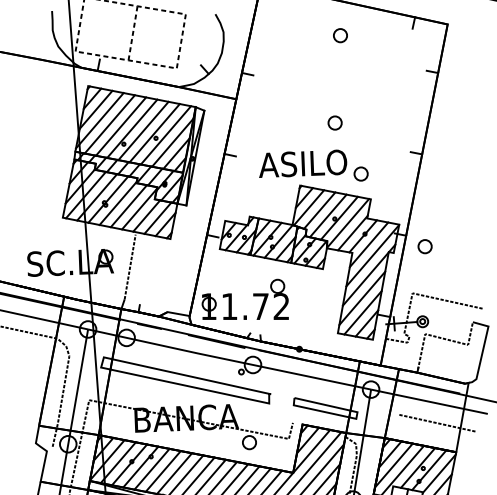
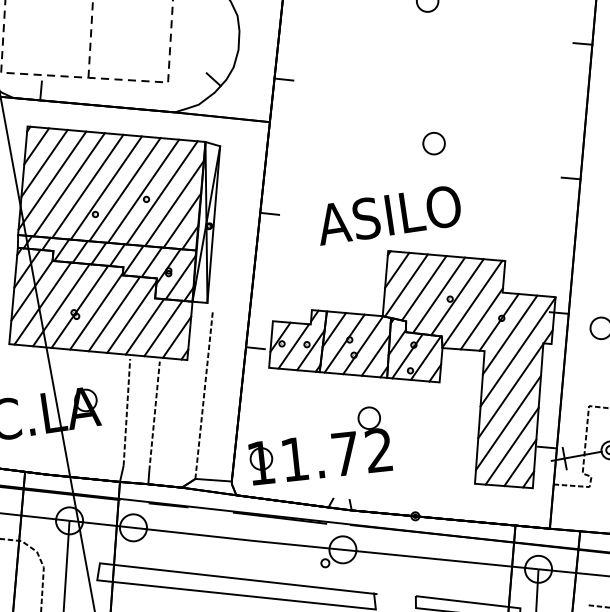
part: (360, 173) -> (483, 220), removed
line: (178, 261) -> (204, 395), added
line: (146, 271) -> (154, 416), added

